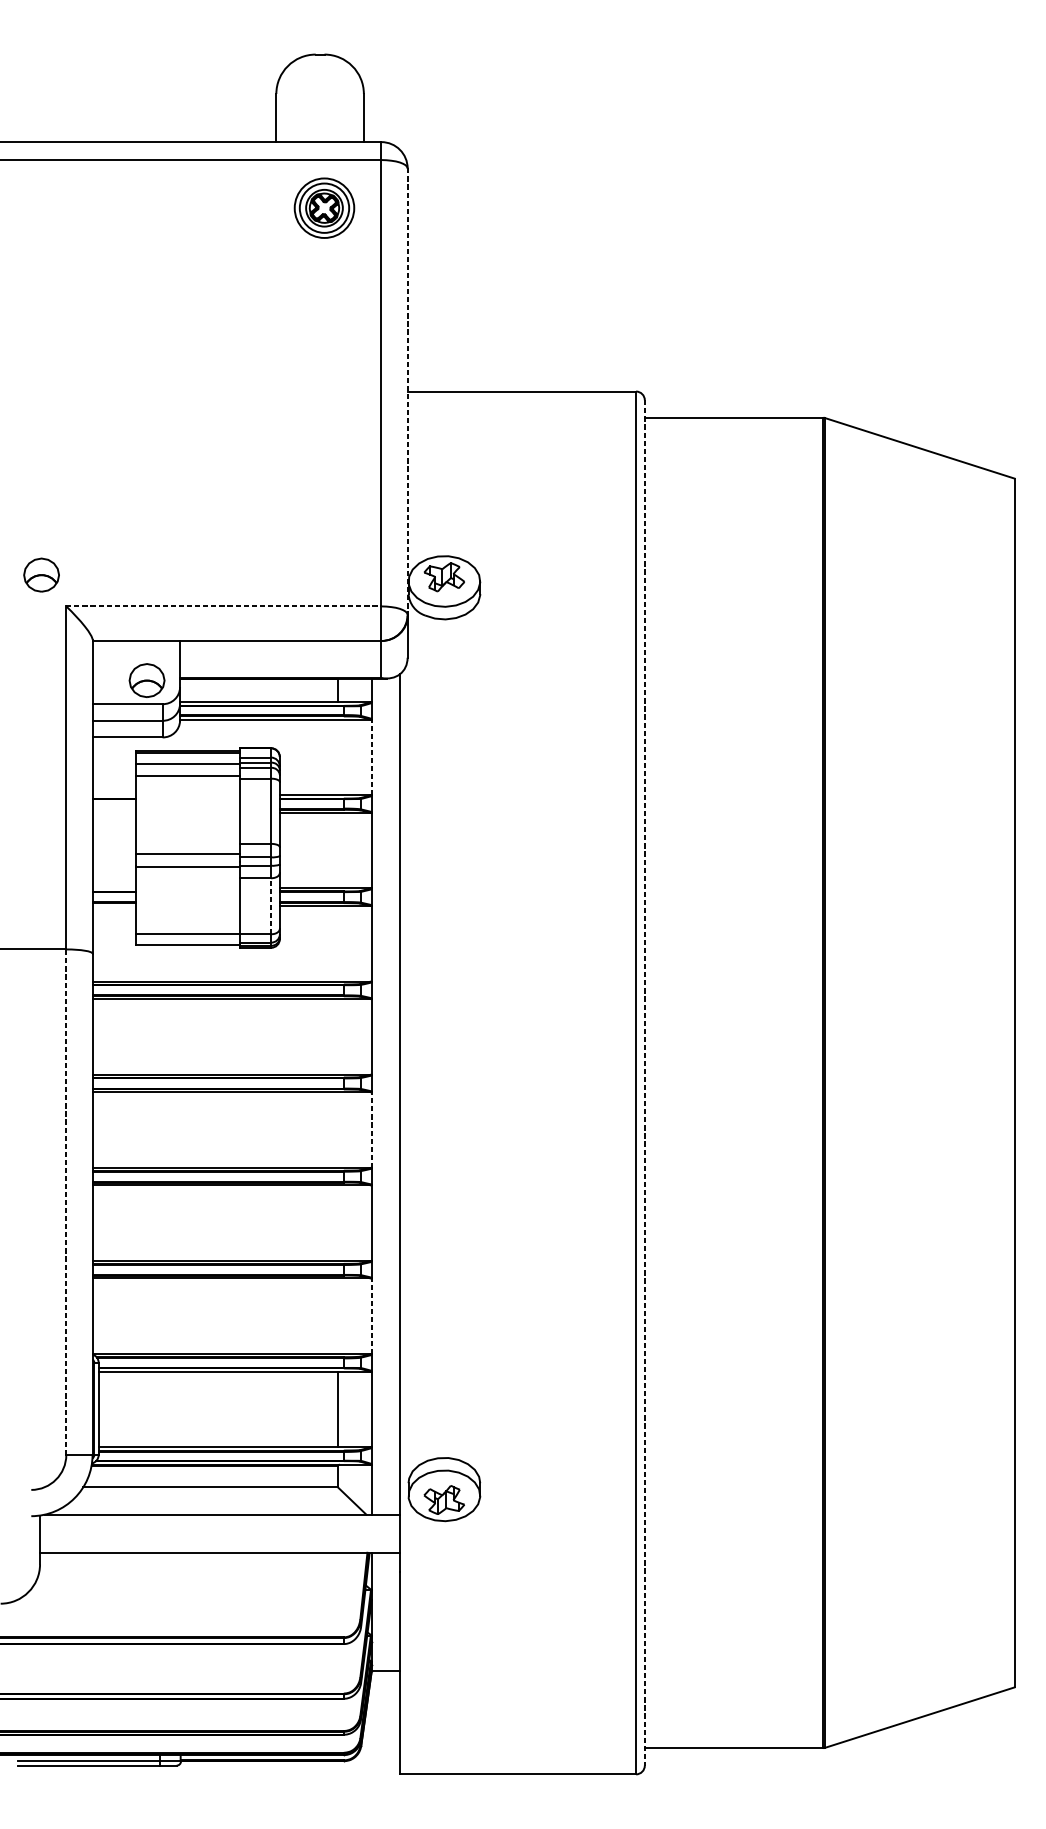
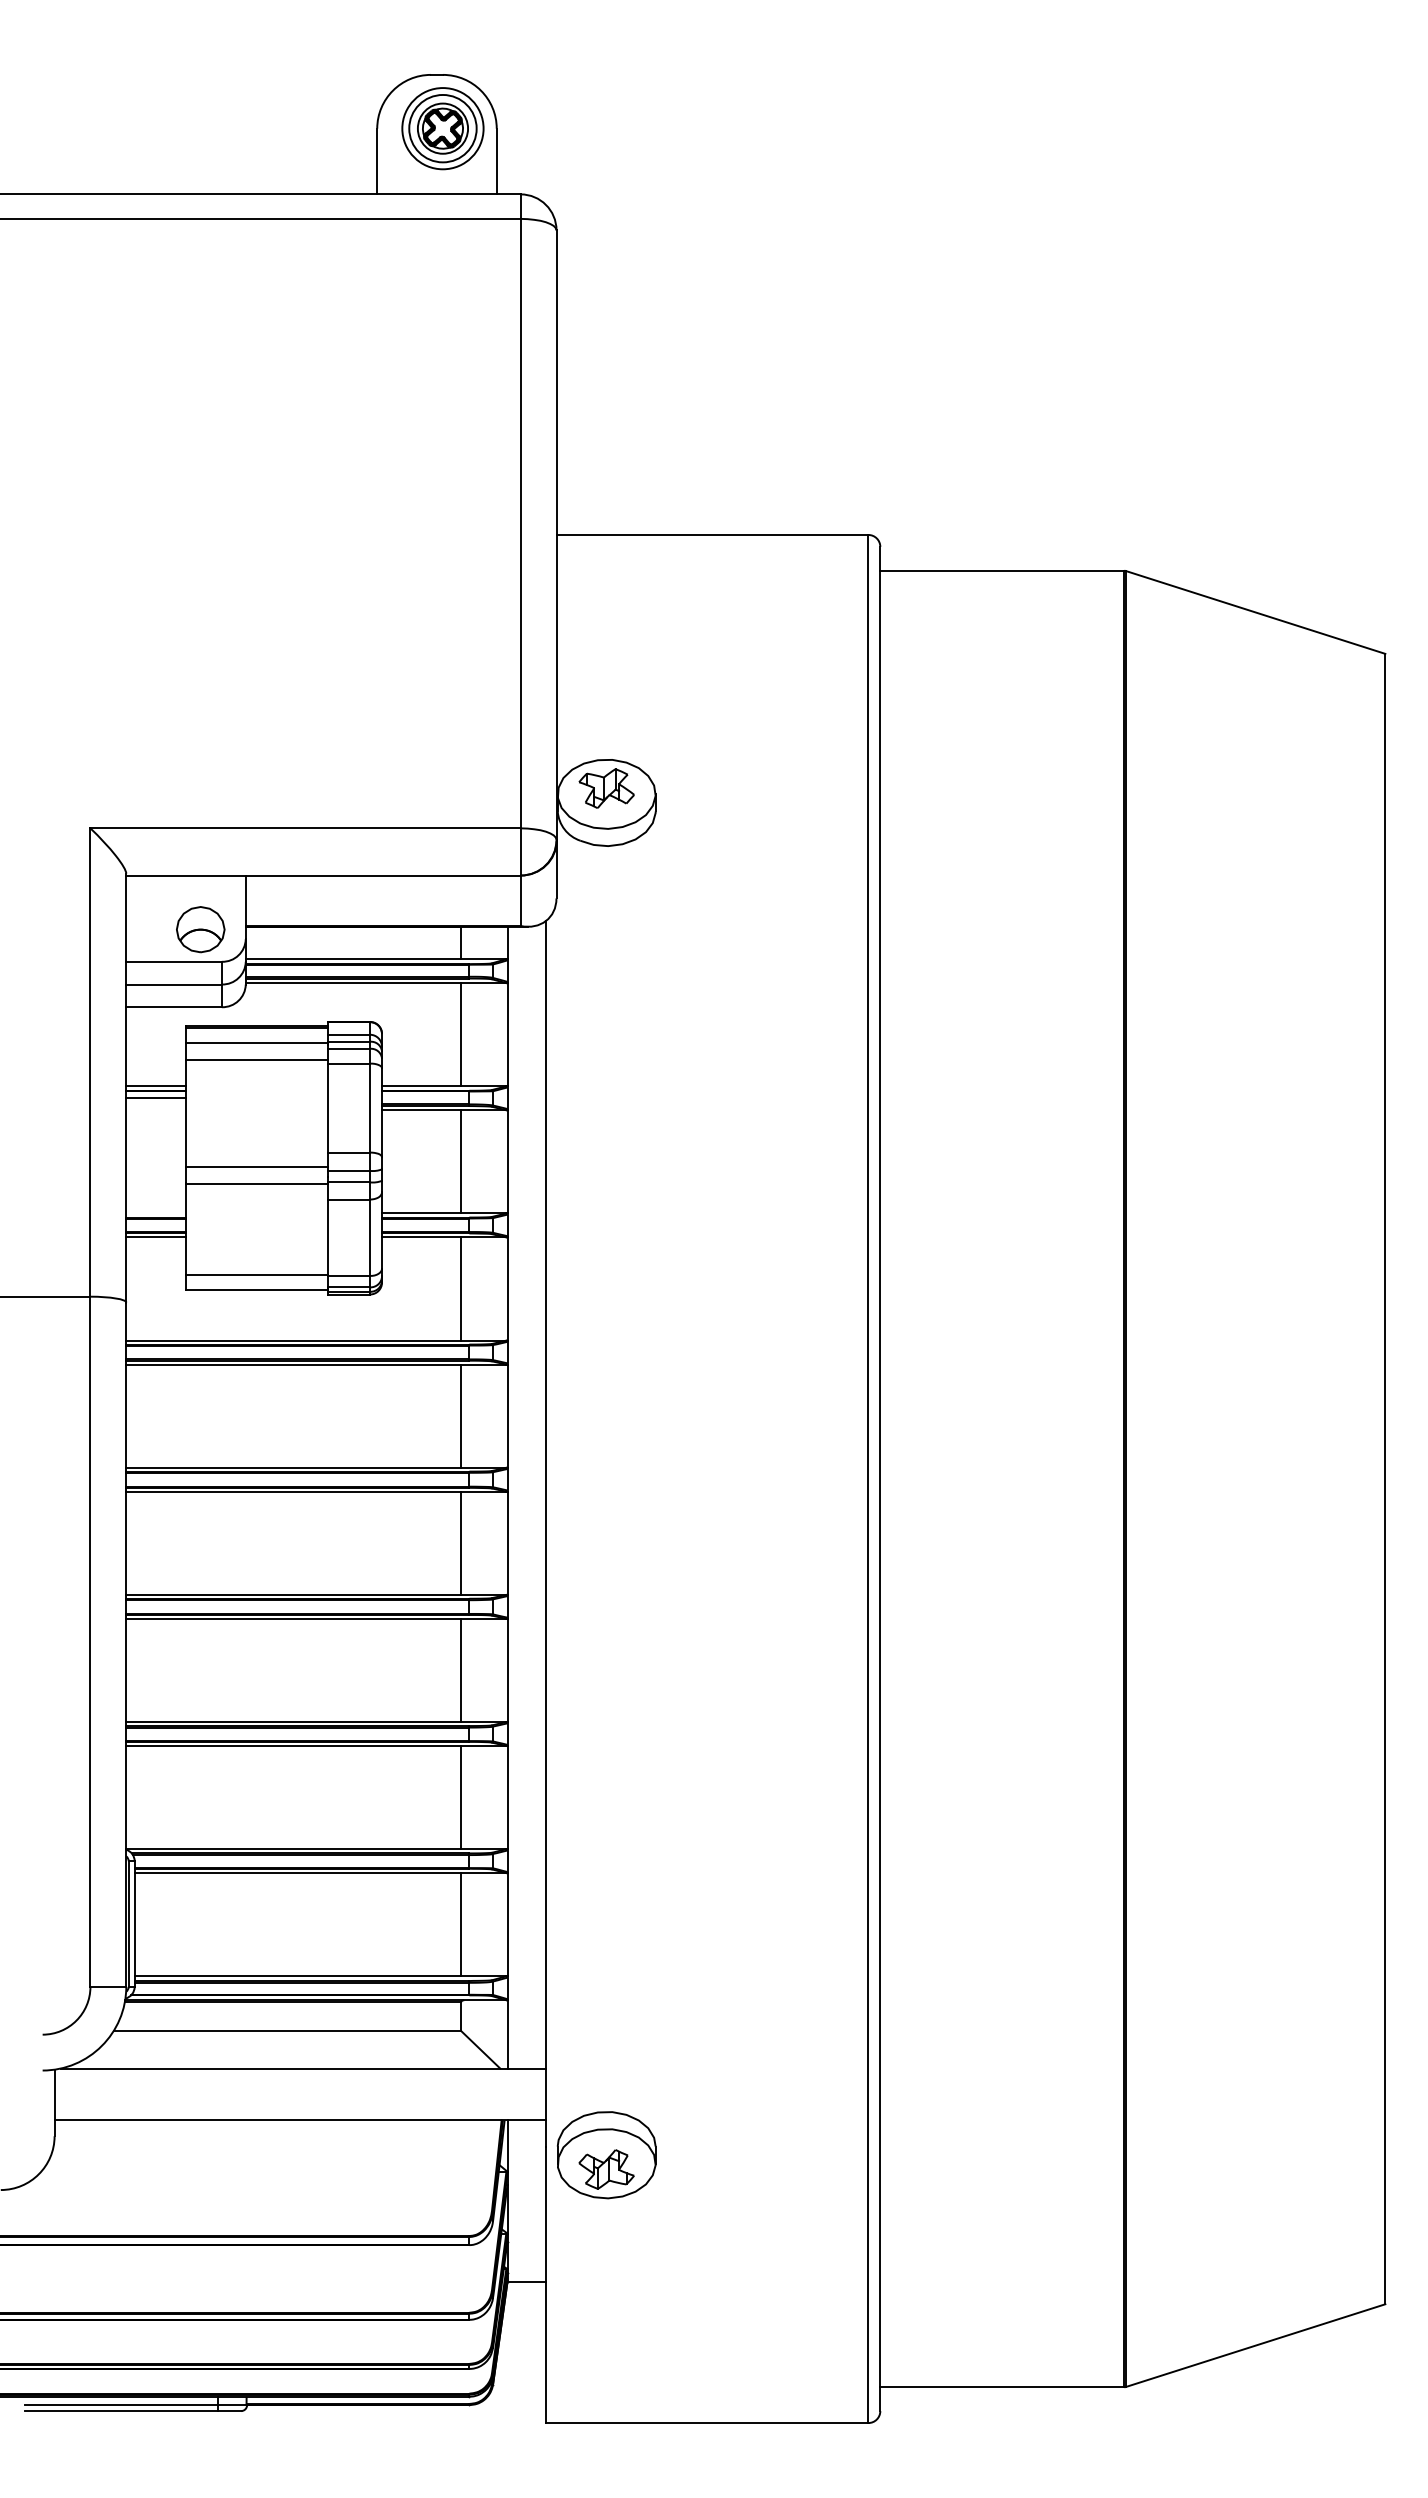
part: (324, 208) -> (442, 128), moved
line: (407, 391) -> (556, 534), dashed -> solid
part: (41, 575) -> (56, 785), removed
line: (224, 606) -> (306, 828), dashed -> solid
line: (338, 757) -> (461, 1034), added
line: (371, 757) -> (507, 1034), dashed -> solid
line: (114, 795) -> (156, 1086), added
line: (114, 804) -> (156, 1098), added
line: (338, 850) -> (461, 1161), added
line: (114, 906) -> (156, 1237), added
line: (271, 906) -> (370, 1237), dashed -> solid
line: (338, 943) -> (461, 1288), added
line: (338, 1036) -> (461, 1415), added
line: (644, 1083) -> (880, 1479), dashed -> solid
line: (338, 1129) -> (461, 1542), added
line: (371, 1130) -> (507, 1543), dashed -> solid
line: (66, 1201) -> (90, 1641), dashed -> solid
line: (338, 1223) -> (461, 1670), added
line: (338, 1316) -> (461, 1797), added
line: (371, 1316) -> (507, 1797), dashed -> solid
part: (444, 1489) -> (606, 2155), moved

